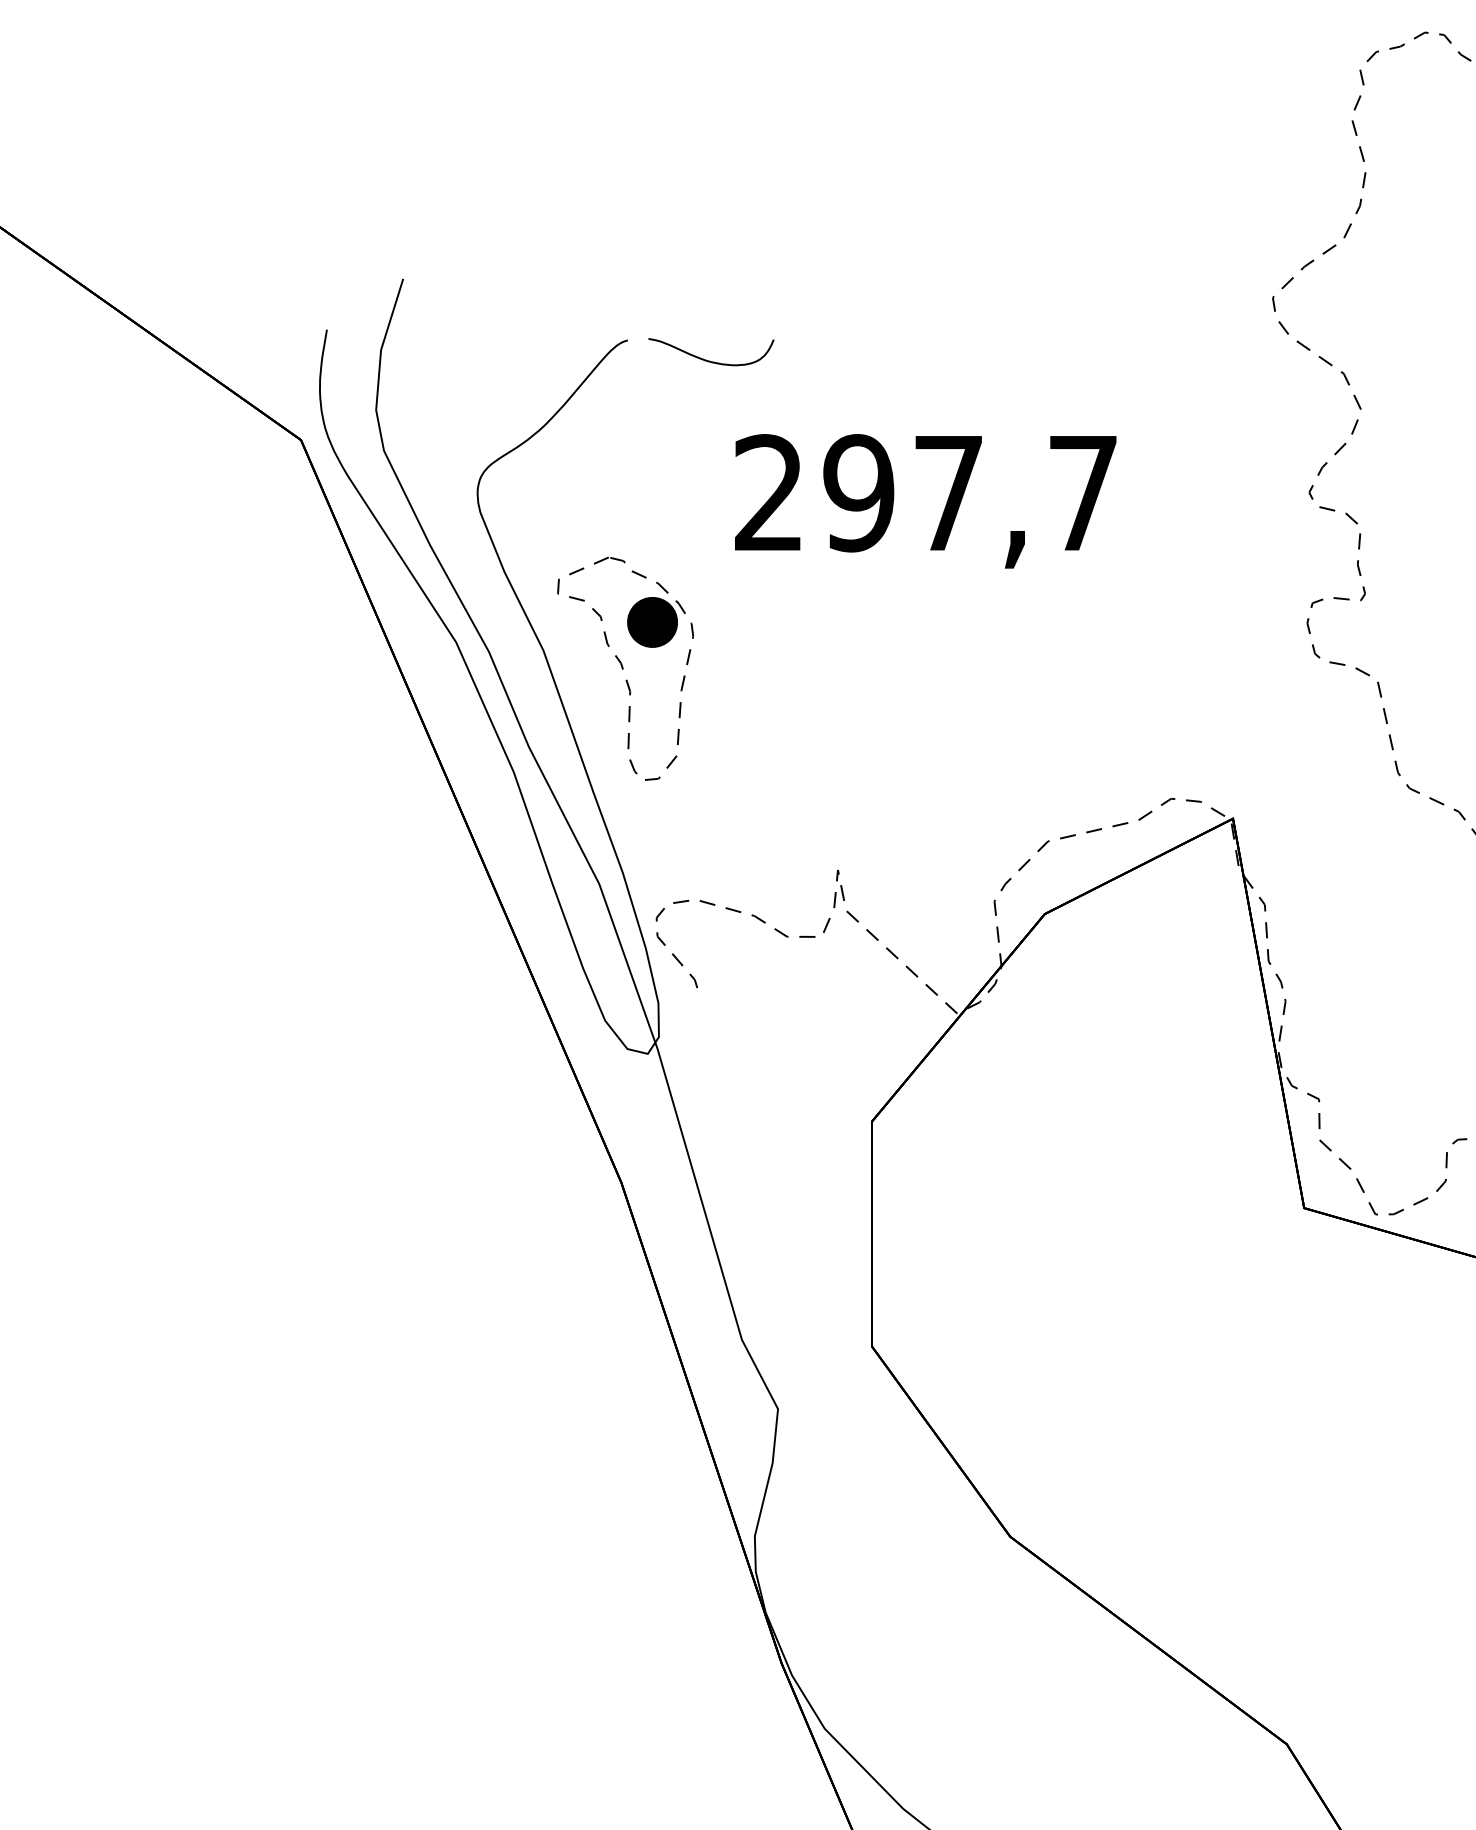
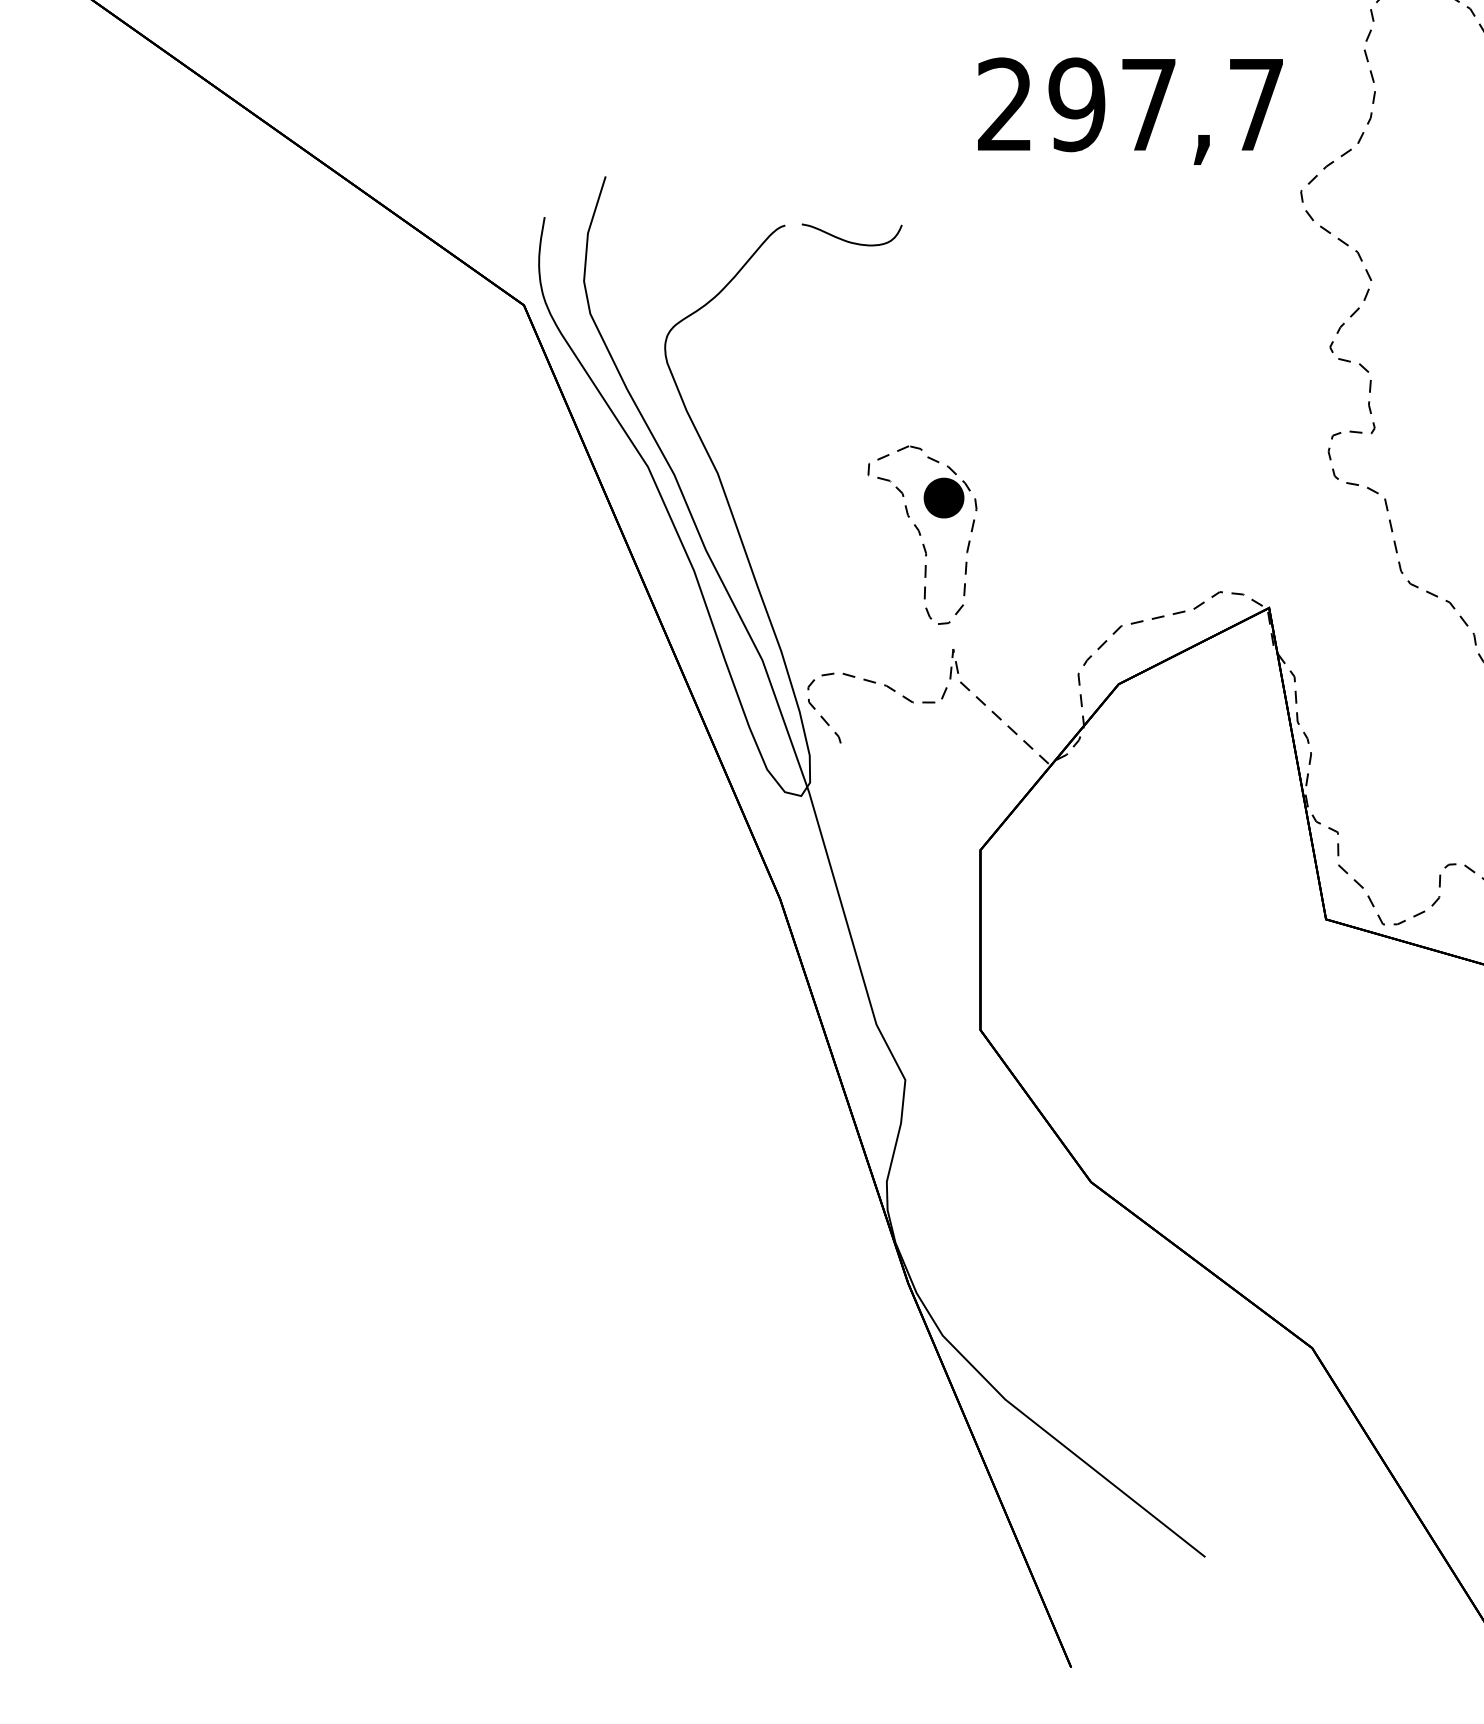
text: (925, 500) -> (1130, 110), moved
part: (625, 667) -> (922, 534), moved

